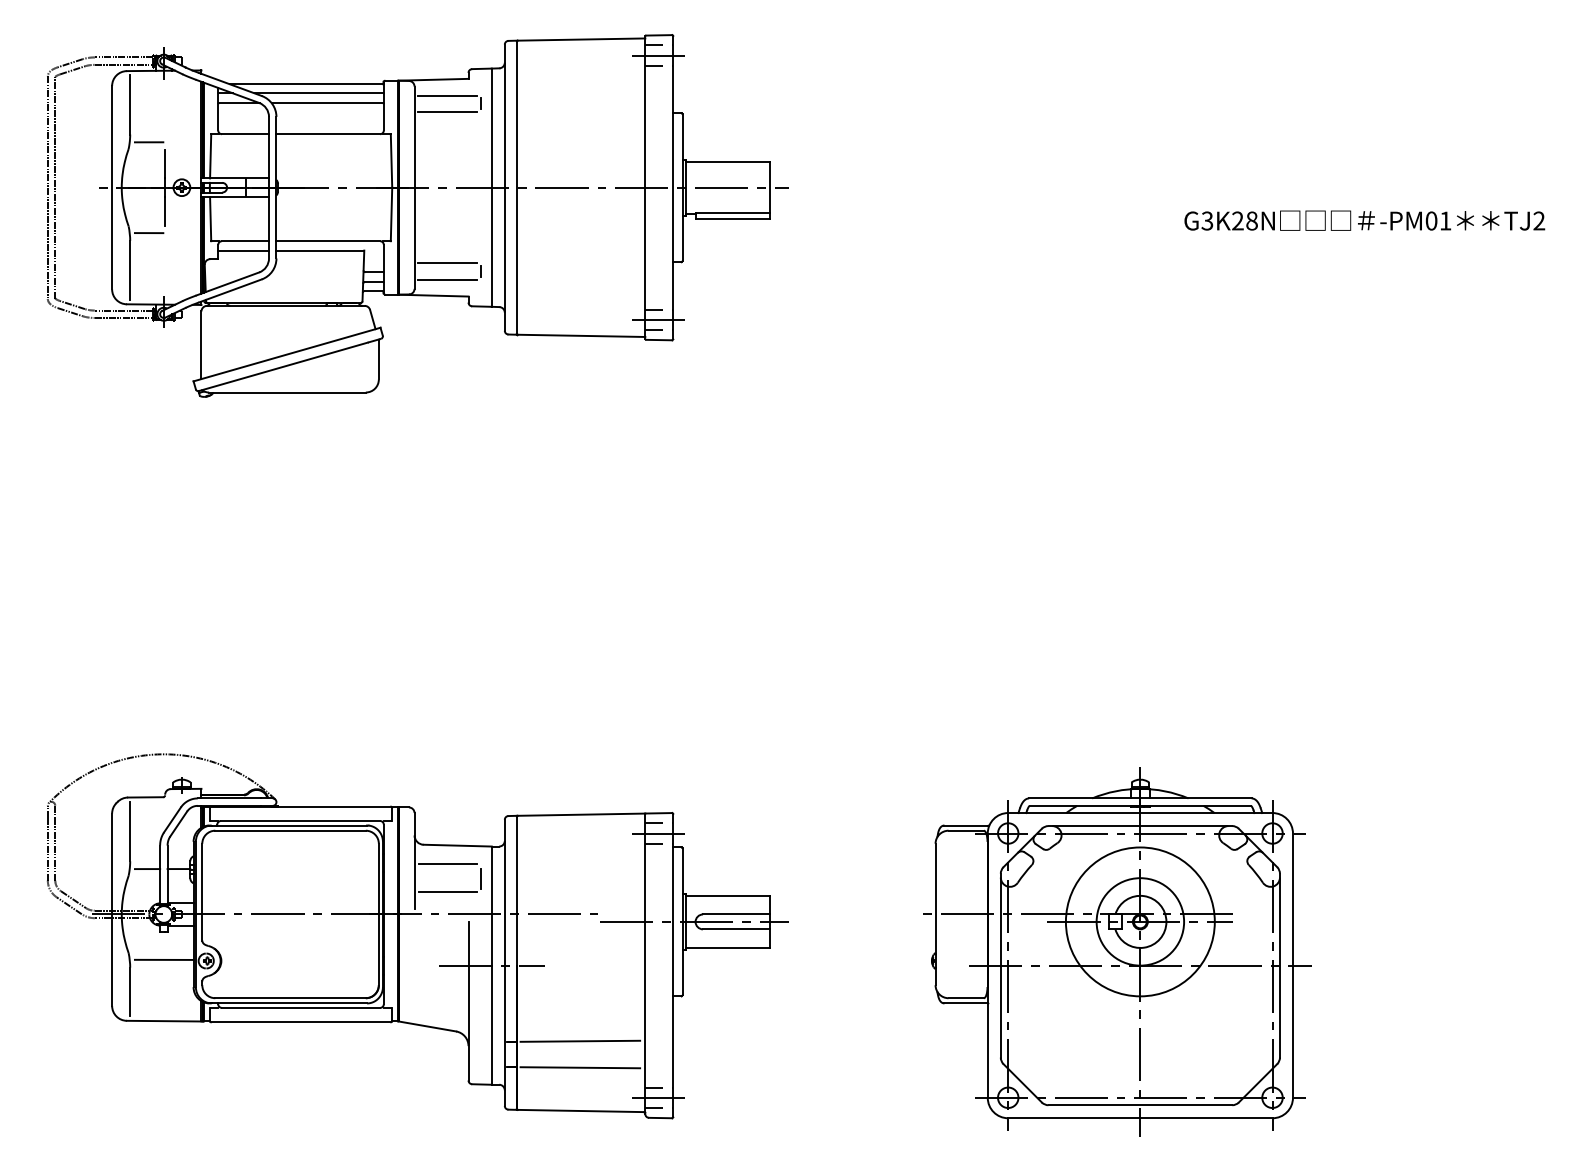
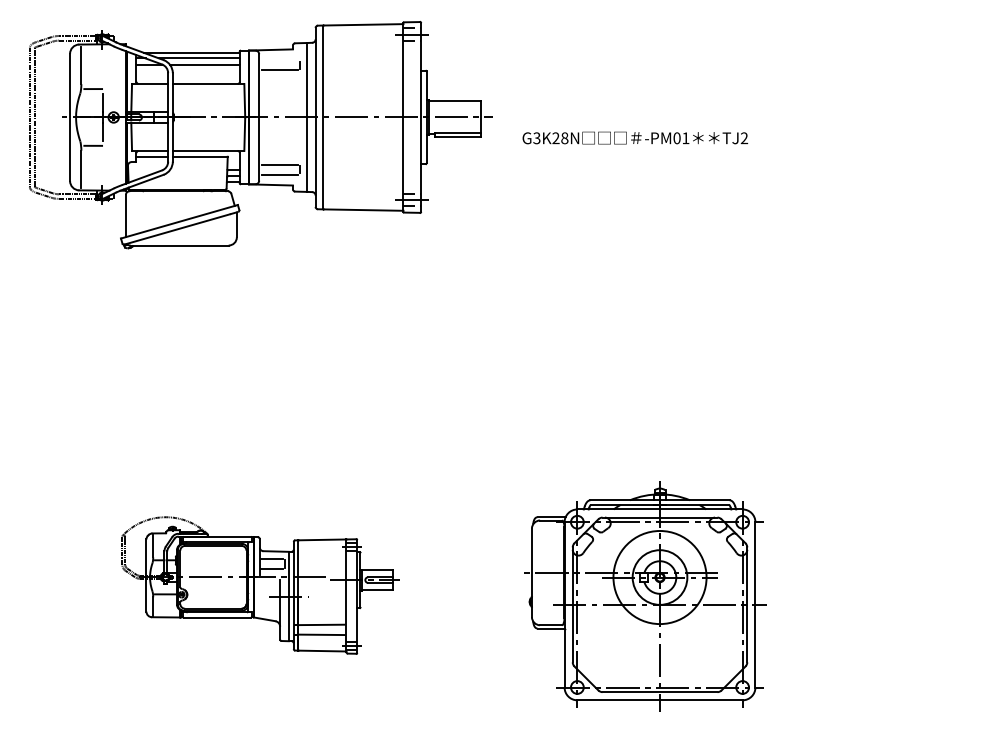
line: (447, 95) -> (279, 59), removed
text: (1365, 219) -> (635, 137), moved
part: (416, 936) -> (260, 585), size x0.6
part: (1117, 952) -> (645, 596), moved

